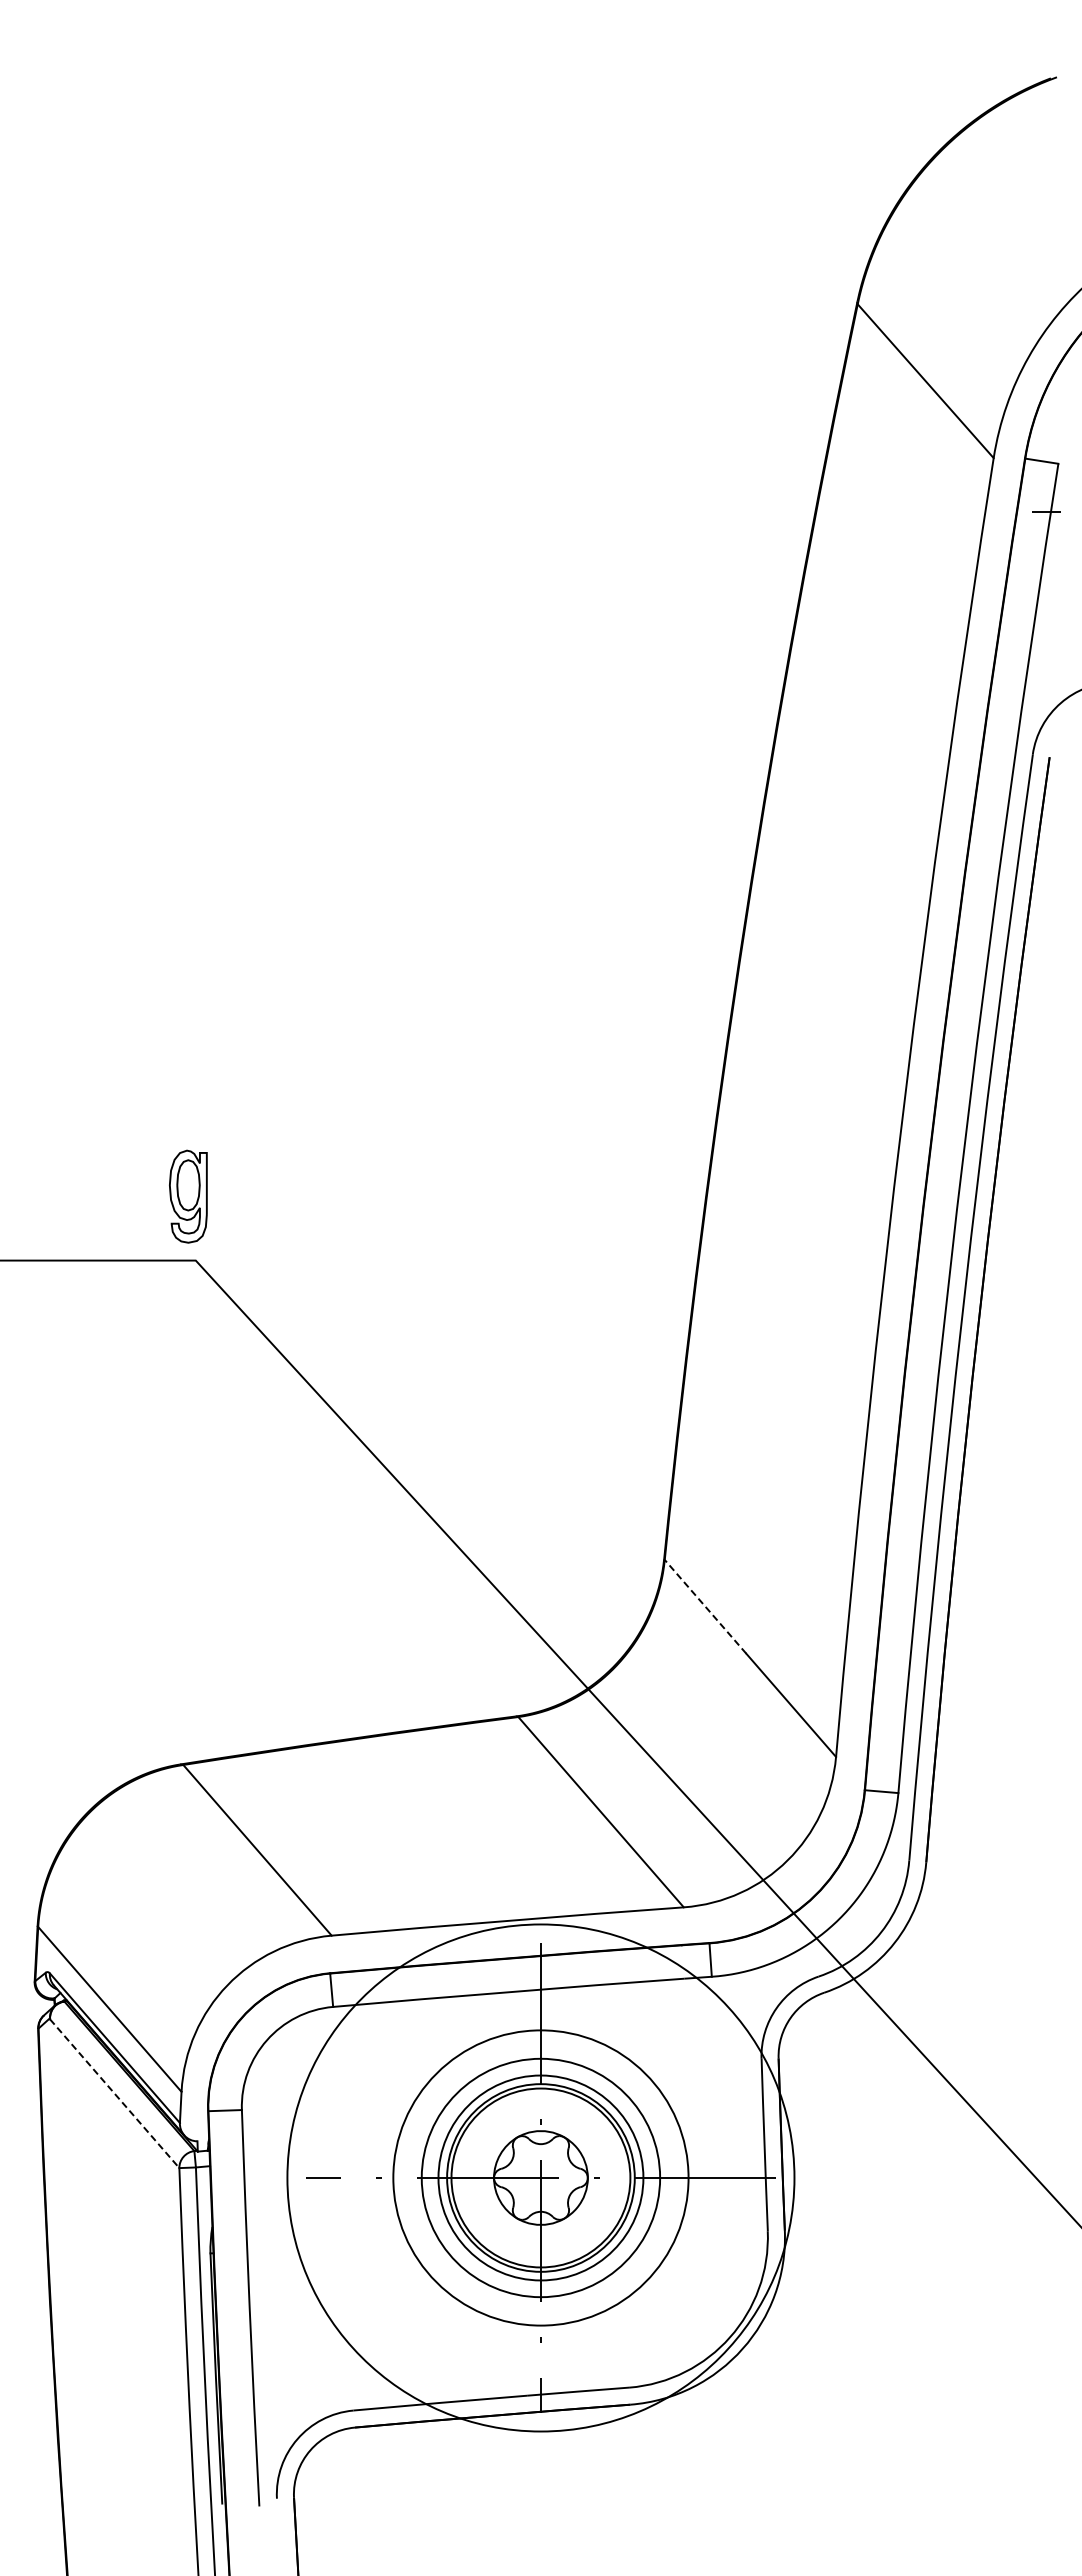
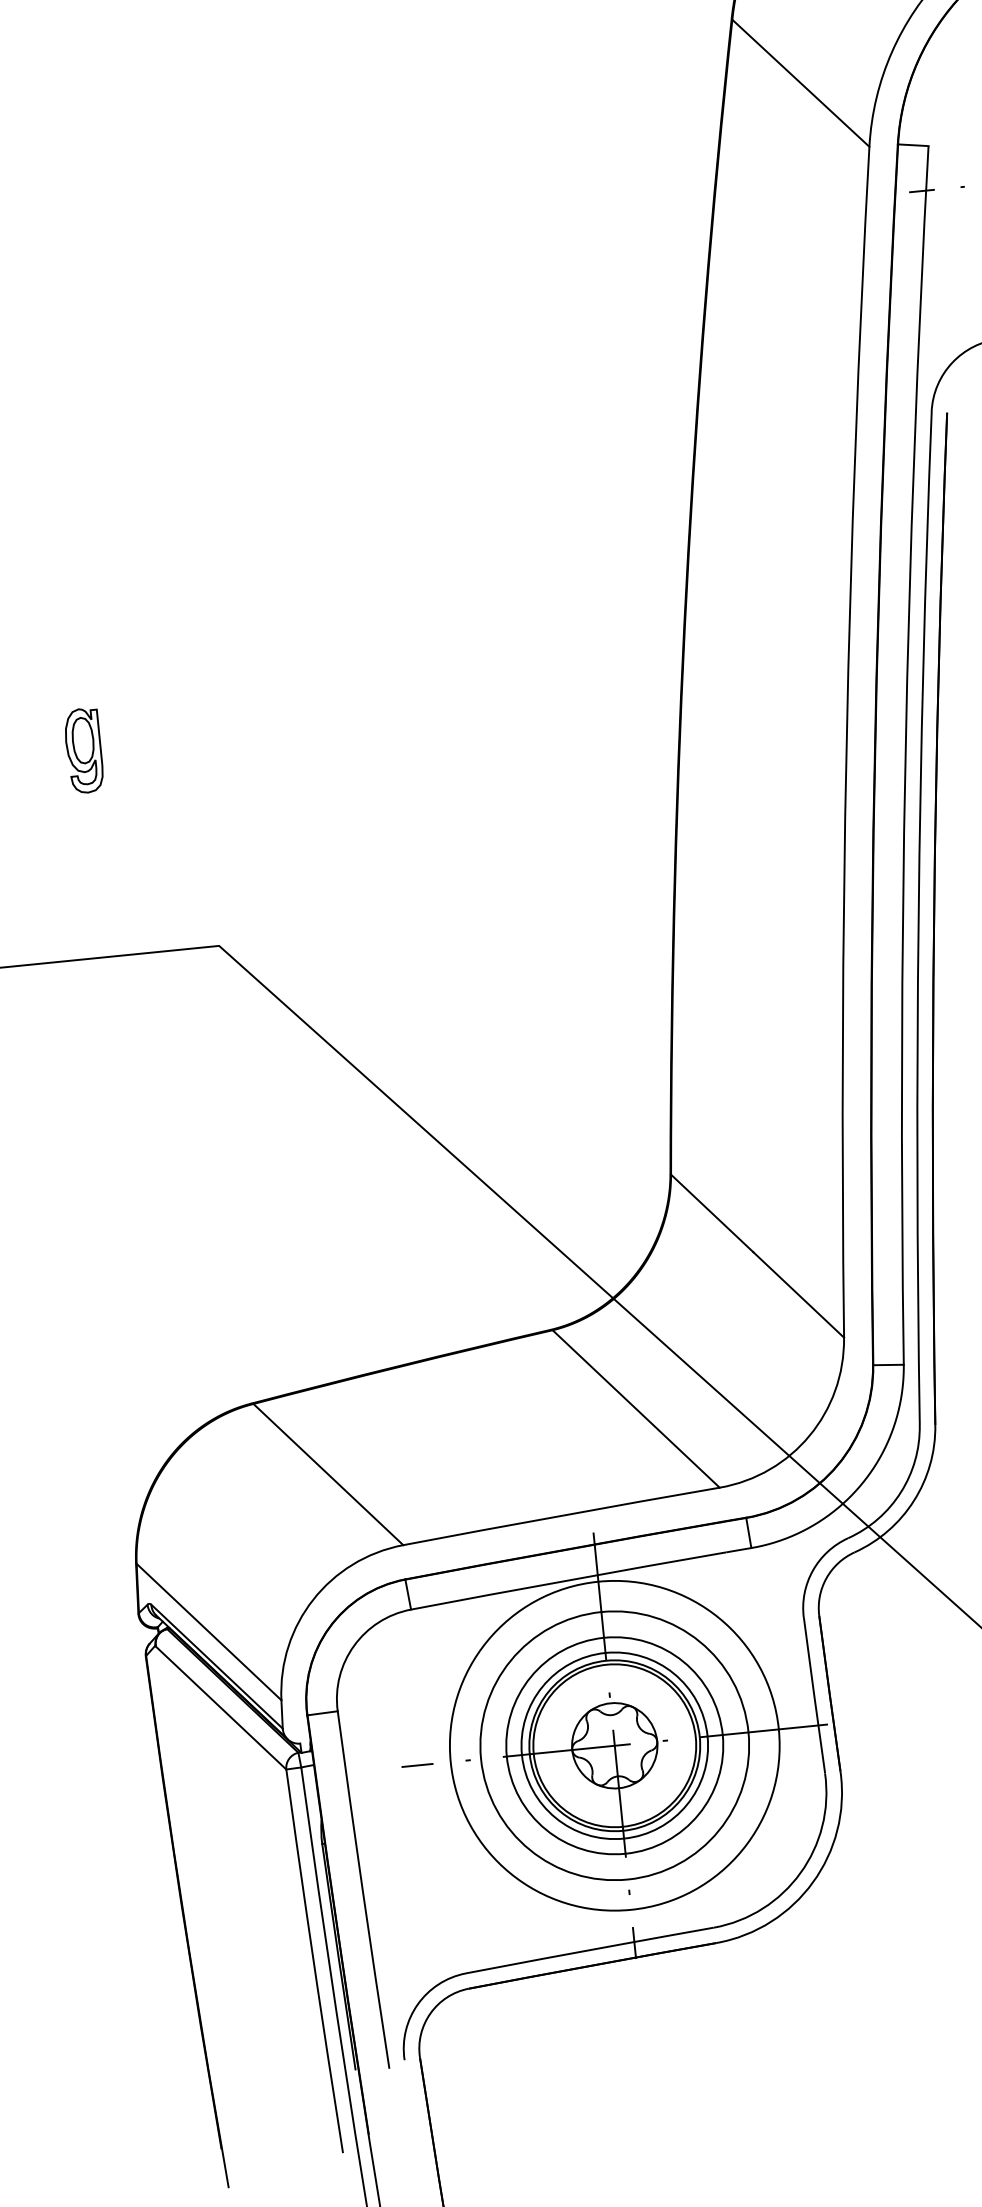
part: (188, 1196) -> (84, 750), moved
line: (705, 1606) -> (712, 1213), dashed -> solid
line: (114, 2093) -> (220, 1707), dashed -> solid
circle: (540, 2177) -> (614, 1745), size x0.71

